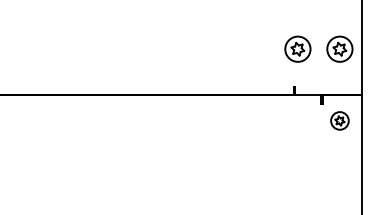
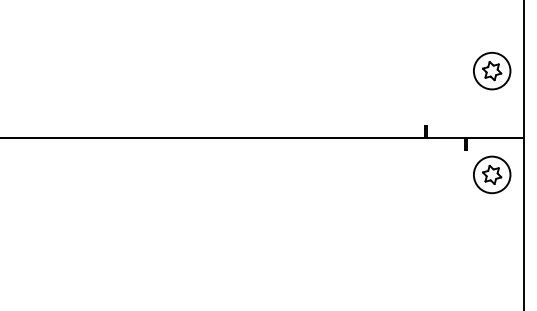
part: (297, 48) -> (430, 70), removed
part: (339, 120) -> (491, 174), size x1.43

